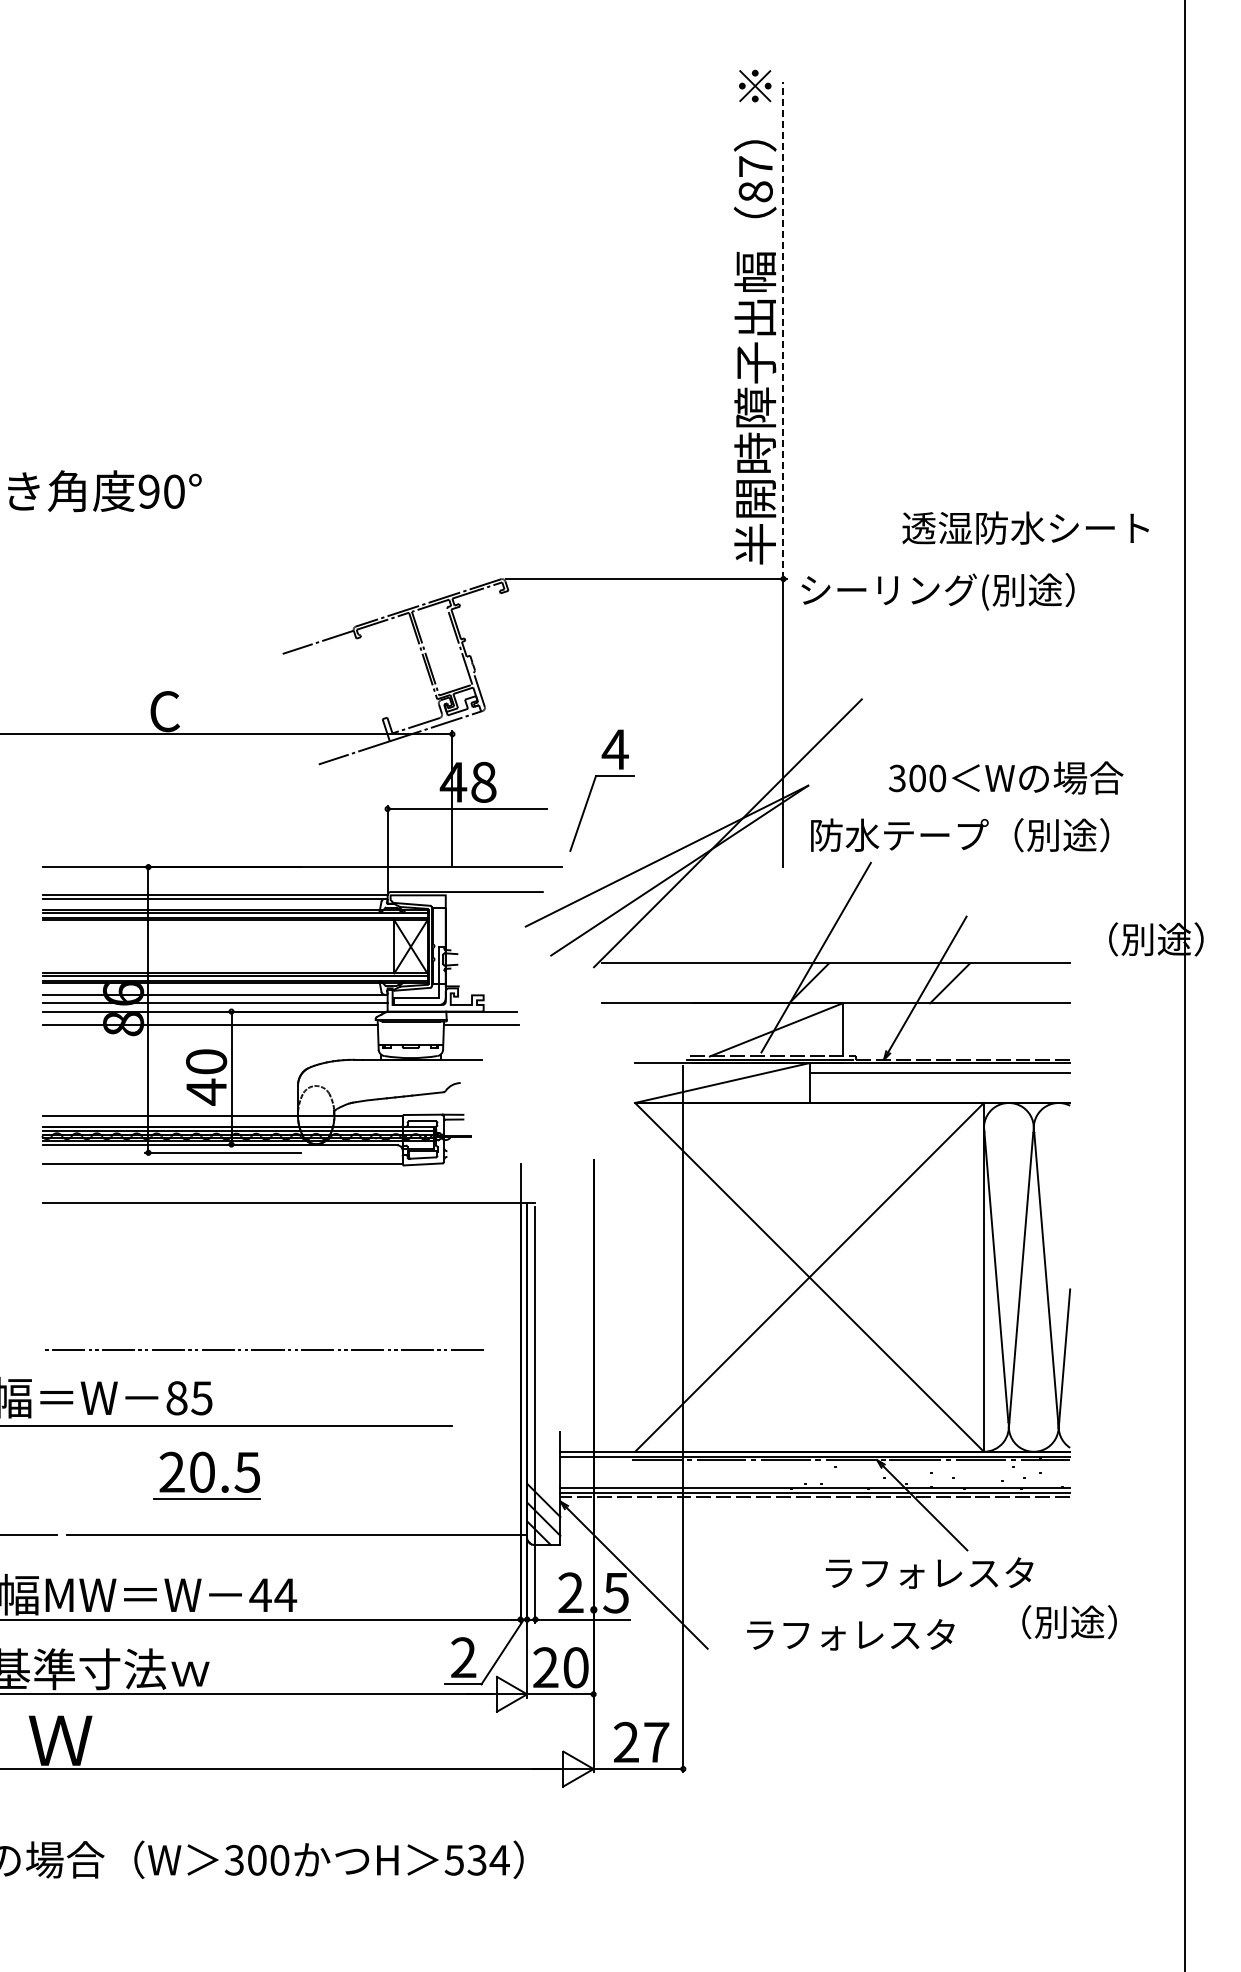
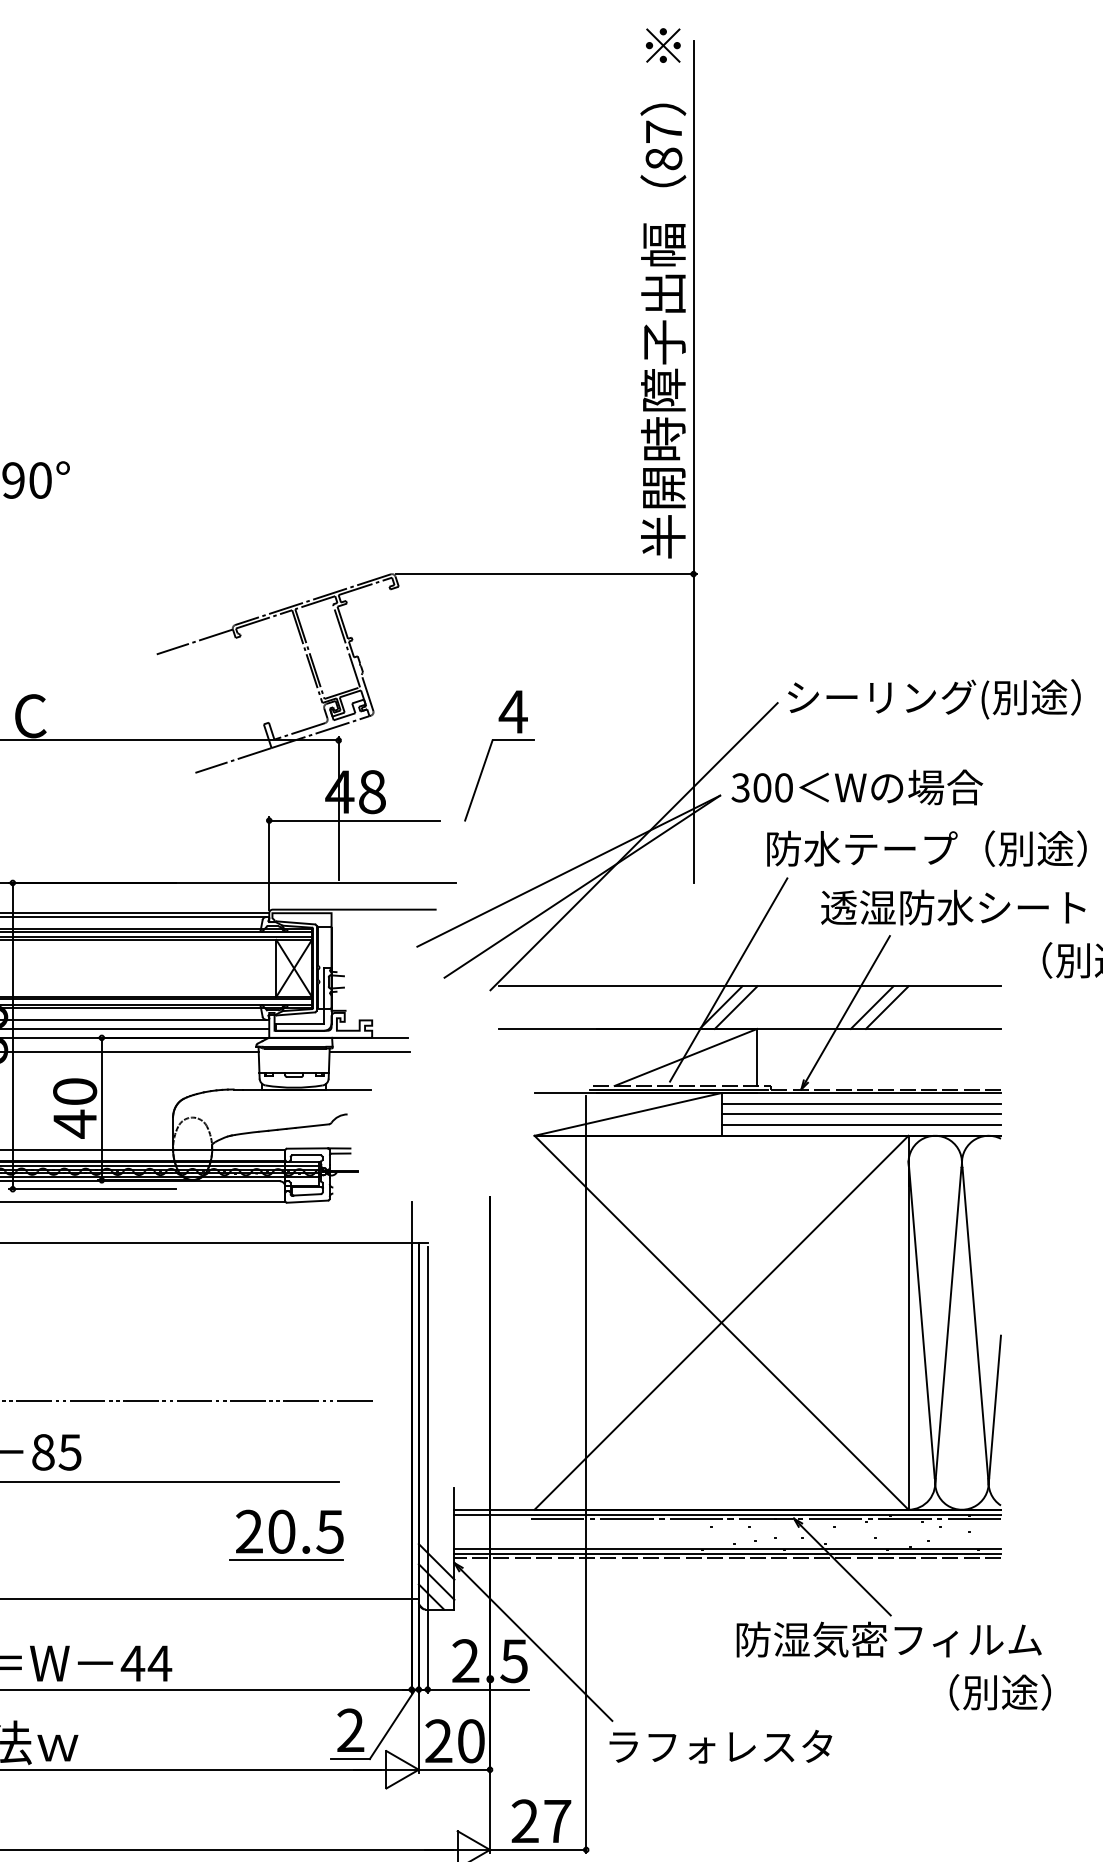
line: (783, 330) -> (693, 307), dashed -> solid
text: (1025, 527) -> (953, 906), moved
text: (937, 591) -> (933, 698), moved
text: (1005, 777) -> (856, 786), moved
part: (593, 786) -> (489, 751), moved
text: (960, 835) -> (927, 849), moved
line: (823, 983) -> (736, 1007), added
line: (964, 983) -> (887, 1007), added
line: (939, 1083) -> (860, 1114), added
line: (939, 1093) -> (860, 1125), added
part: (206, 1475) -> (286, 1535), moved
text: (965, 1572) -> (888, 1639), ラフォレスタ -> 防湿気密フィルム
text: (850, 1634) -> (720, 1746), moved

